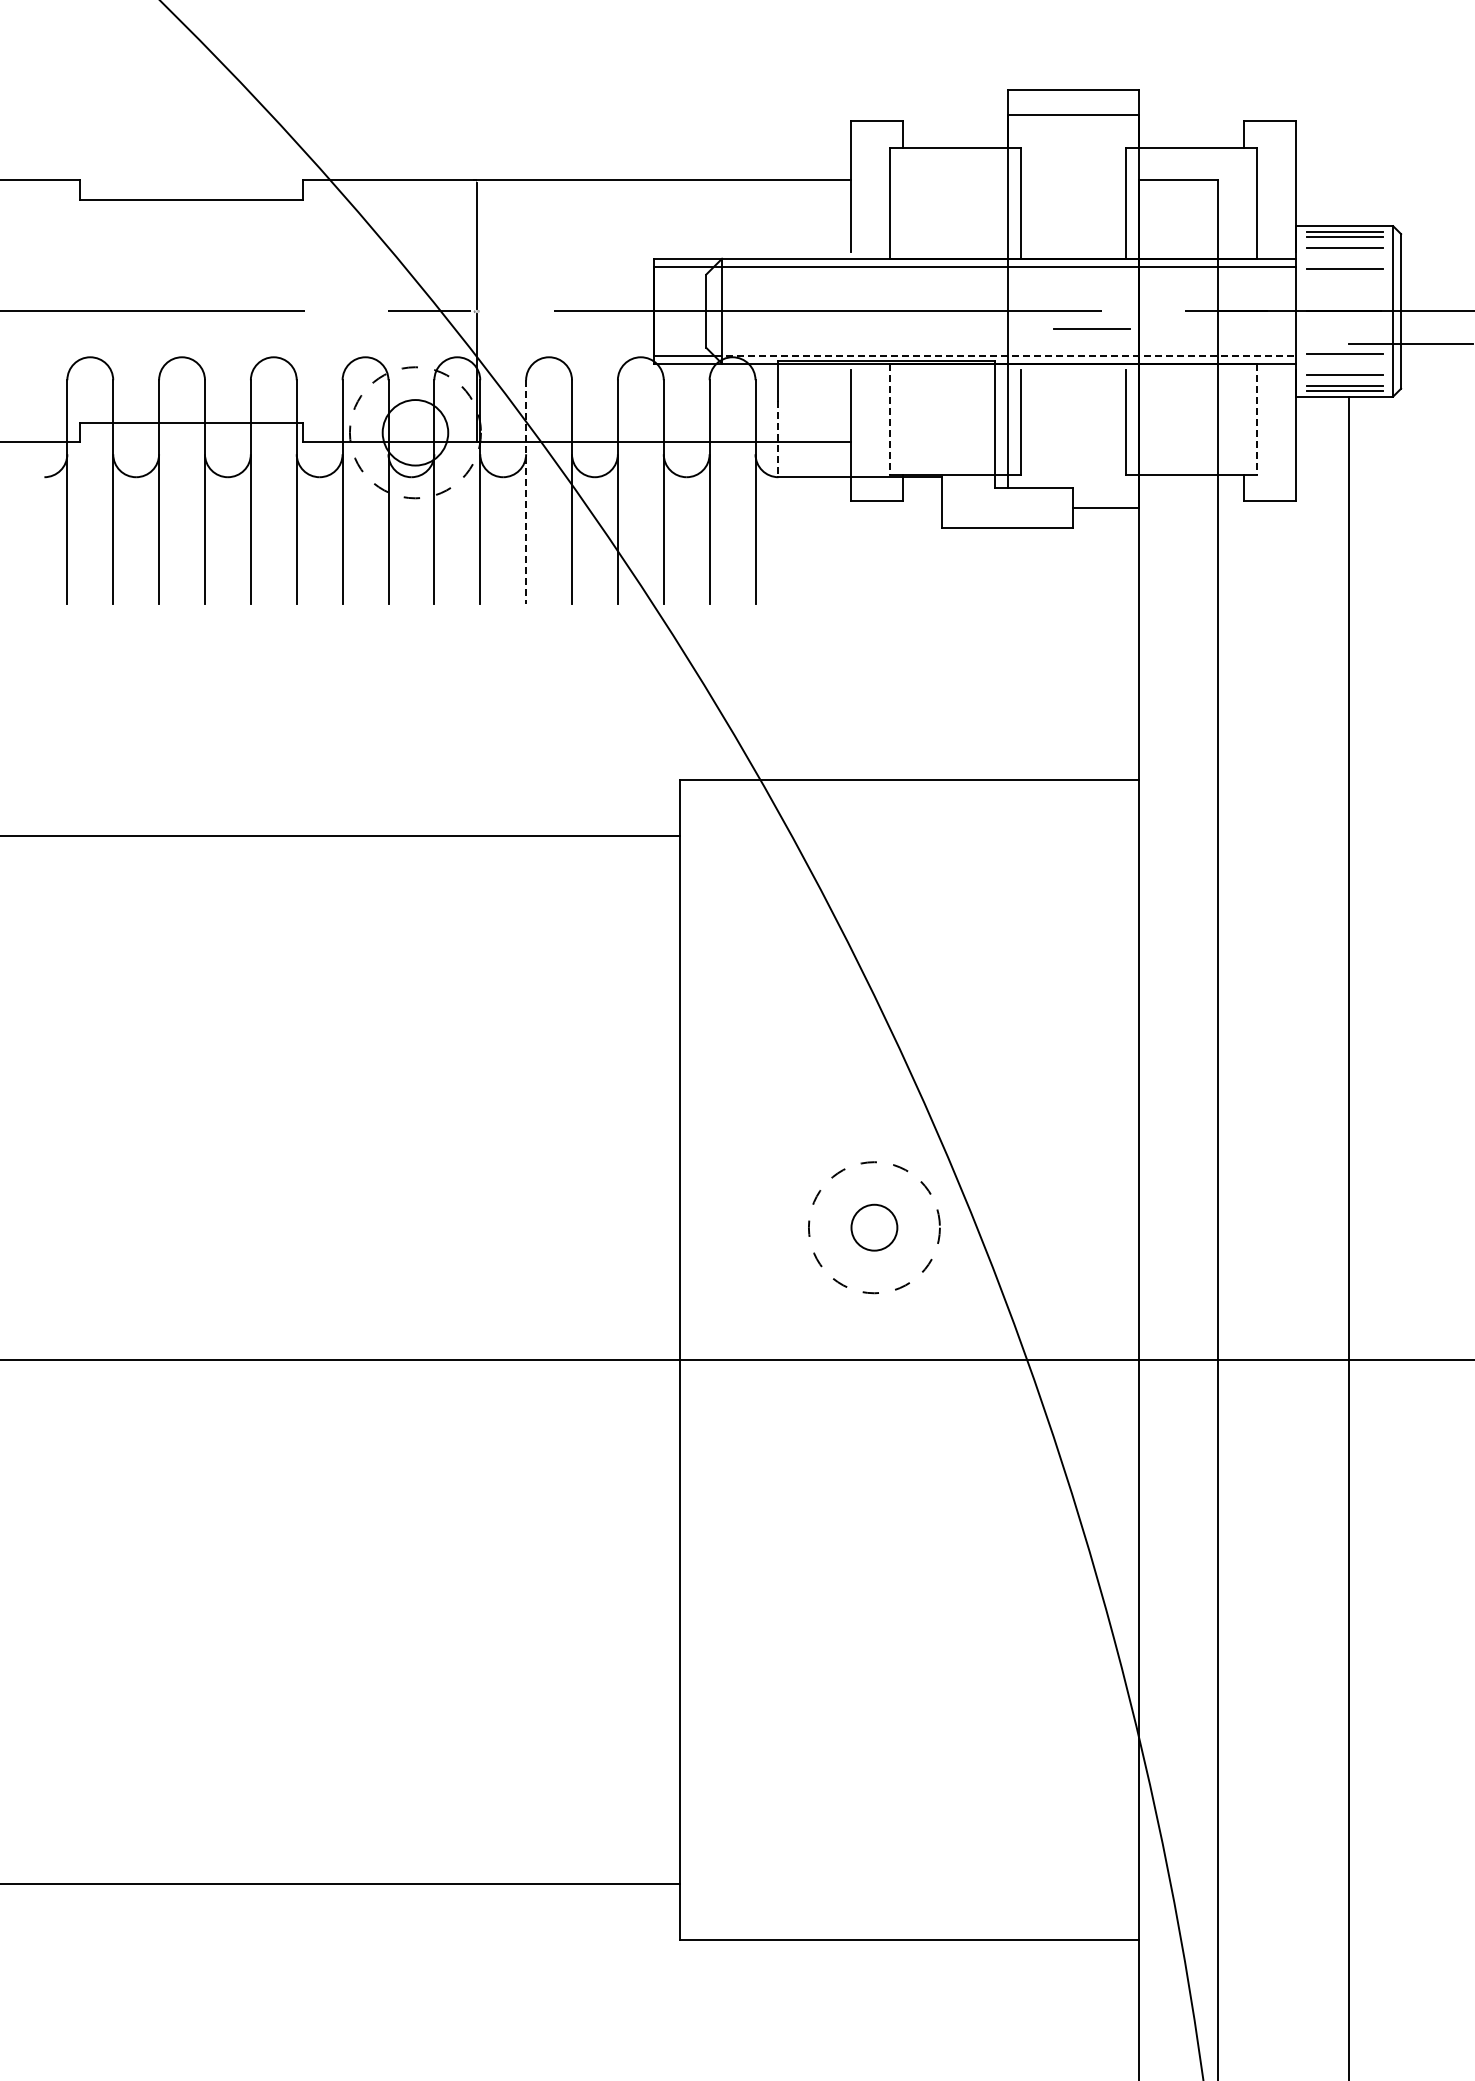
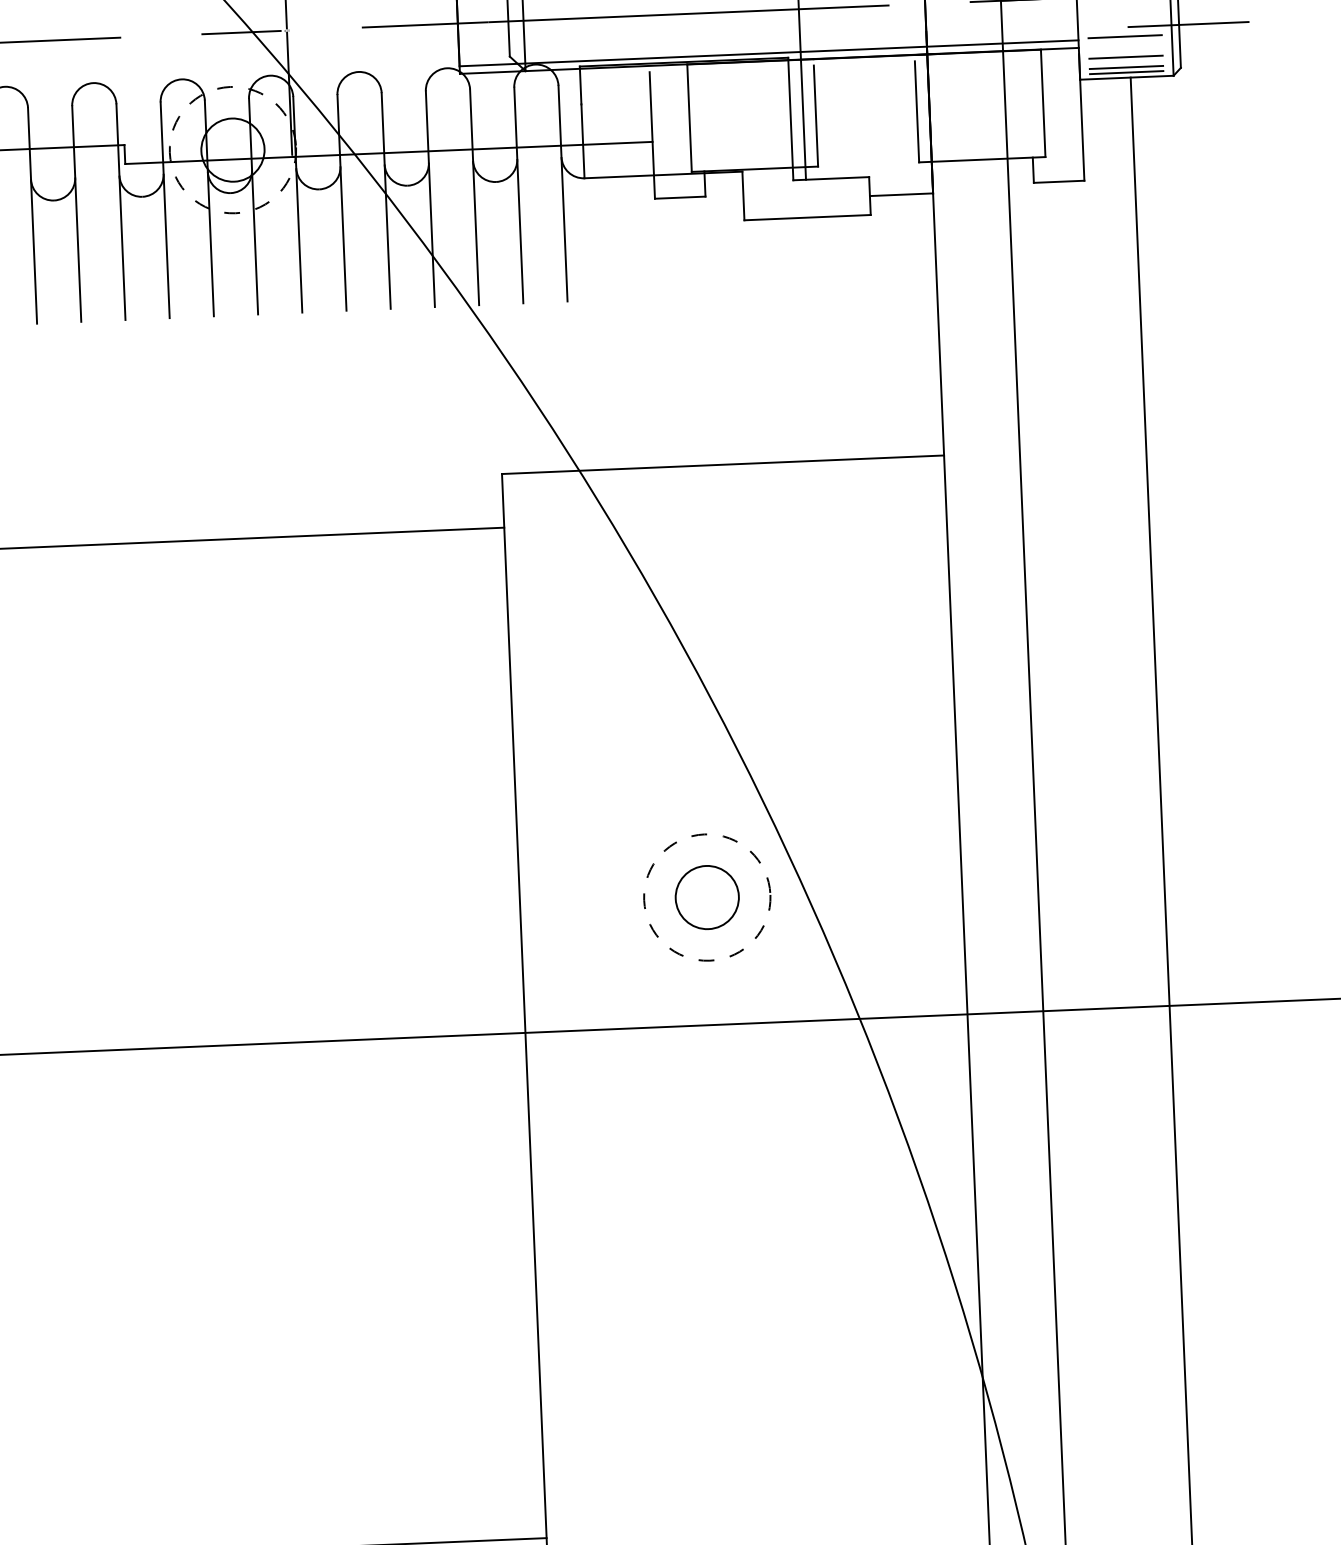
line: (1091, 328) -> (880, 22), removed
line: (1005, 355) -> (798, 51), dashed -> solid
line: (889, 419) -> (689, 118), dashed -> solid
line: (1256, 419) -> (1042, 103), dashed -> solid
line: (778, 439) -> (583, 141), dashed -> solid
line: (526, 492) -> (342, 203), dashed -> solid
circle: (874, 1227) -> (707, 897), size x1.43

